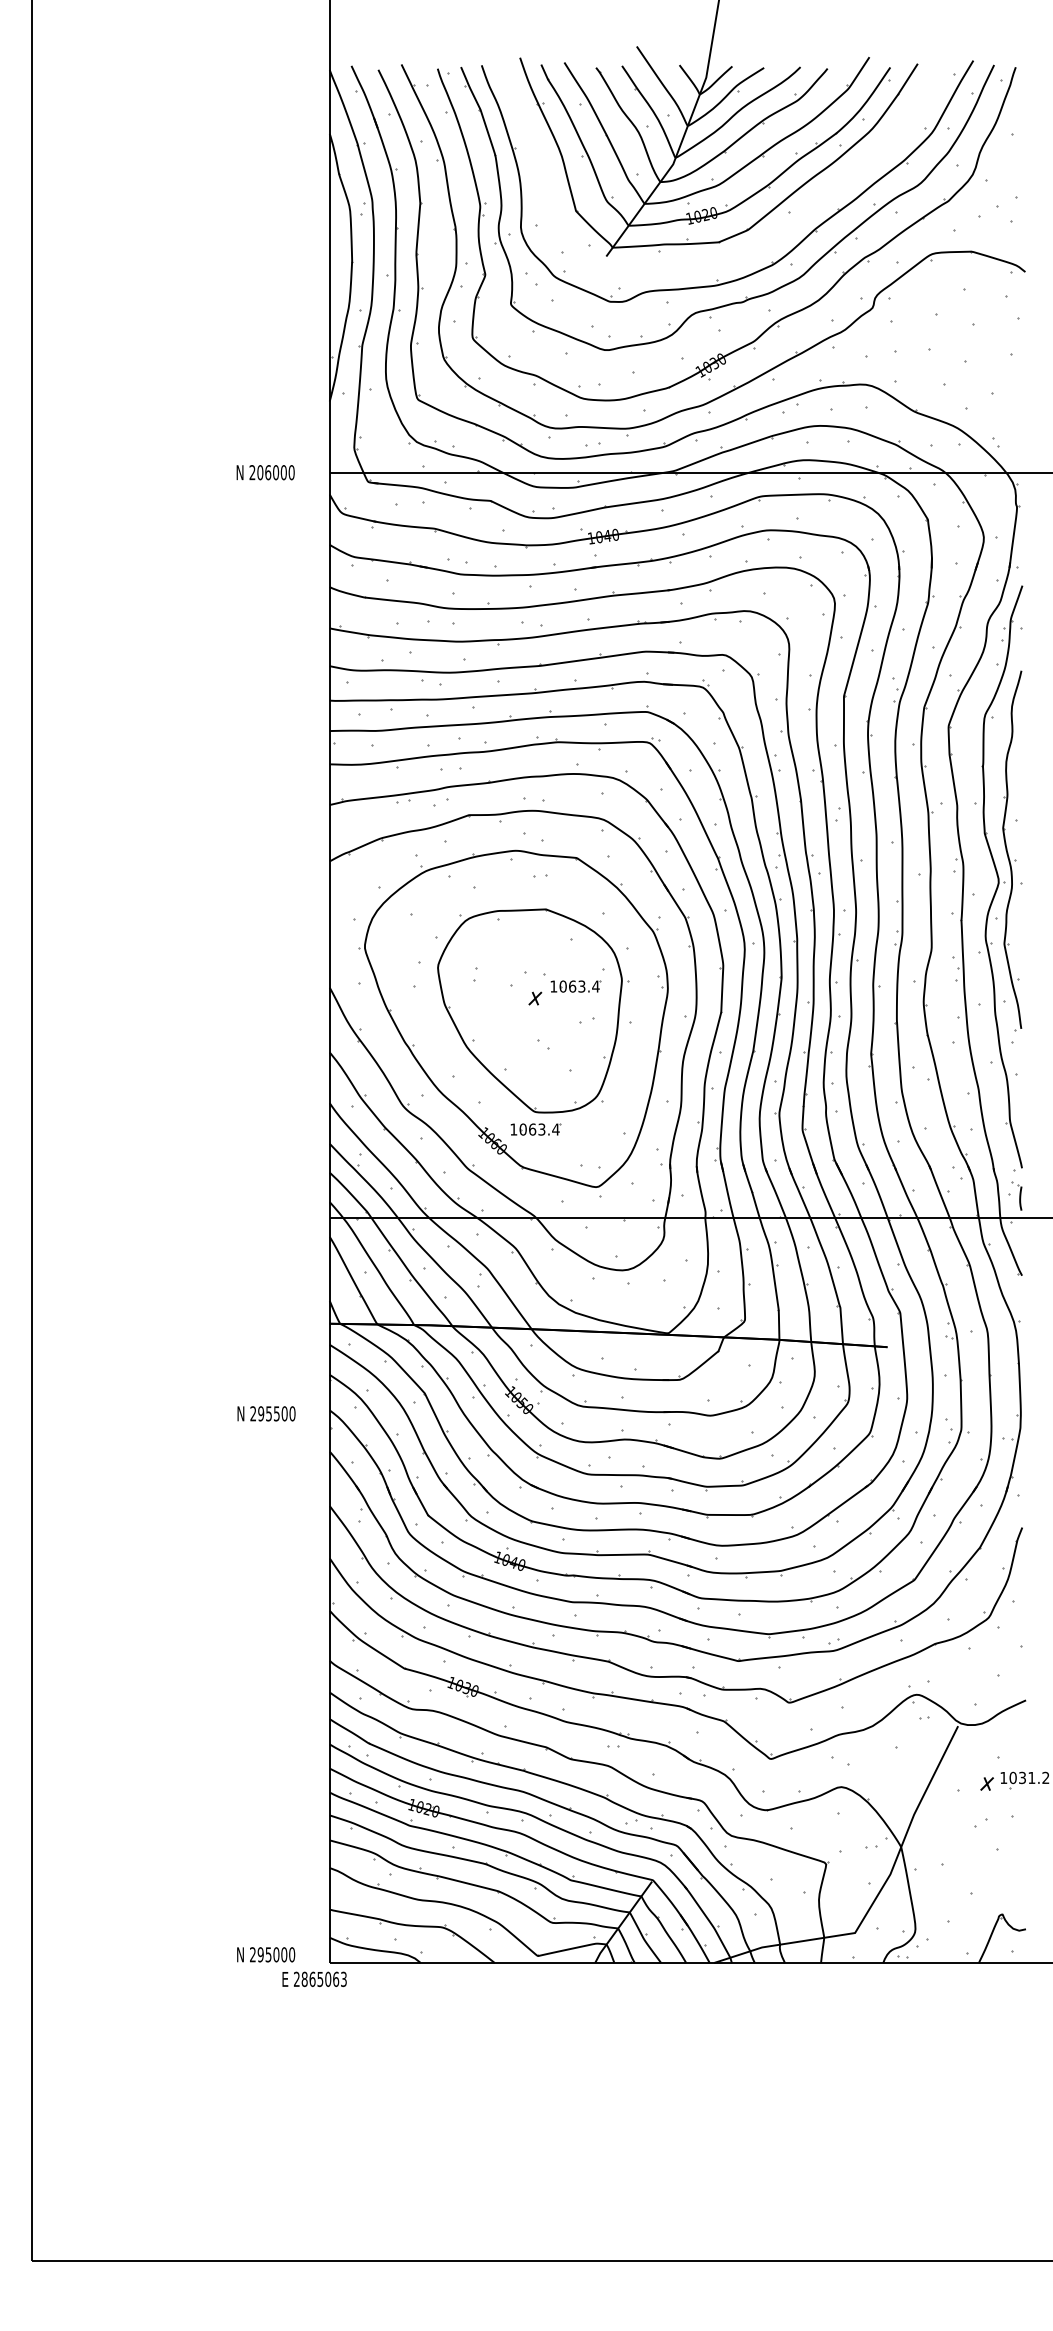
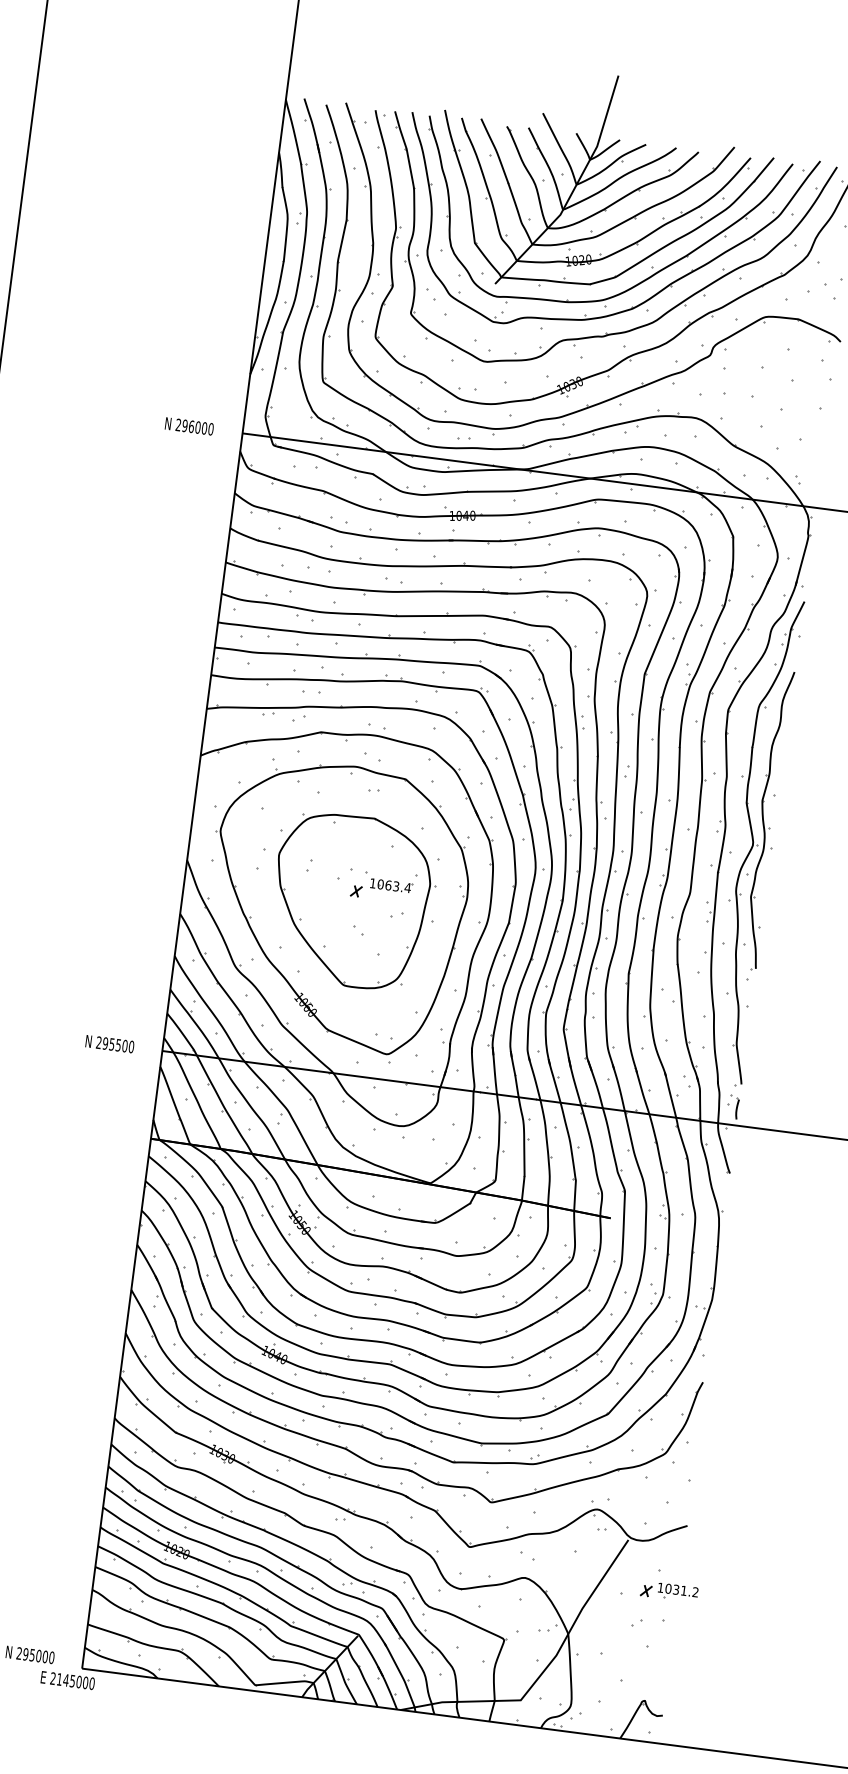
part: (769, 238) -> (632, 286), added
text: (260, 472) -> (185, 425), 206000 -> 296000
part: (535, 1129) -> (342, 999), removed
text: (266, 1413) -> (109, 1043), moved
text: (323, 1979) -> (75, 1681), 2865063 -> 2145000

